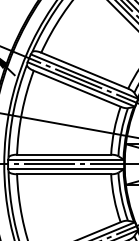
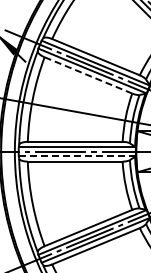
line: (77, 88) -> (88, 75), solid -> dashed
line: (66, 169) -> (77, 156), solid -> dashed

